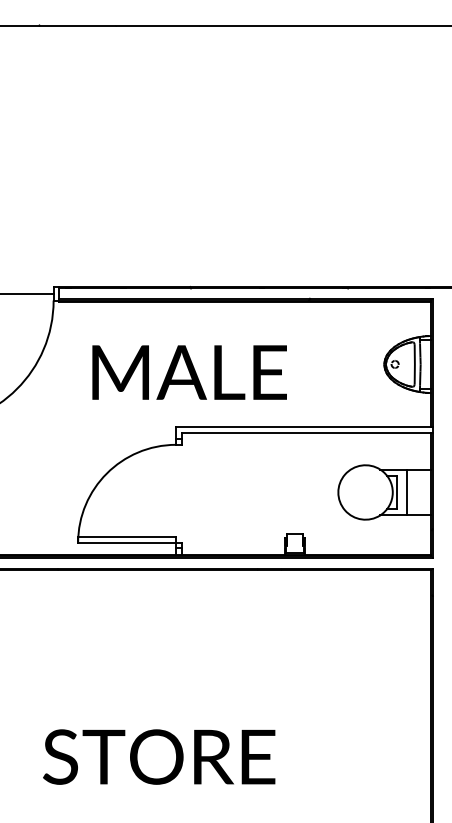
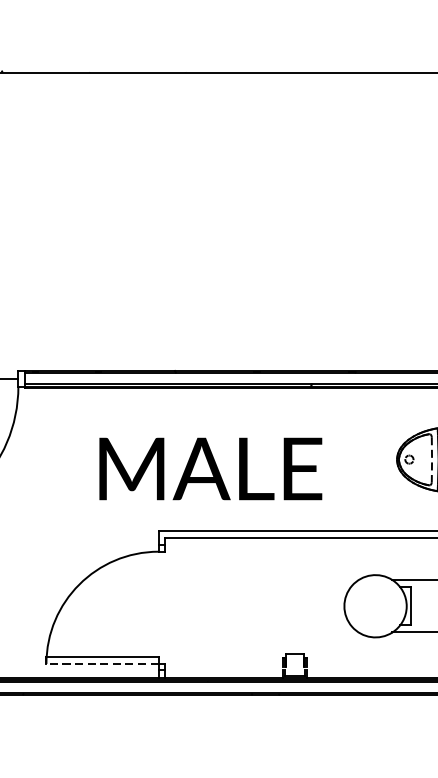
line: (414, 364) -> (431, 459), solid -> dashed
text: (189, 372) -> (210, 468), moved
line: (407, 492) -> (423, 606), removed
line: (126, 542) -> (101, 663), solid -> dashed

